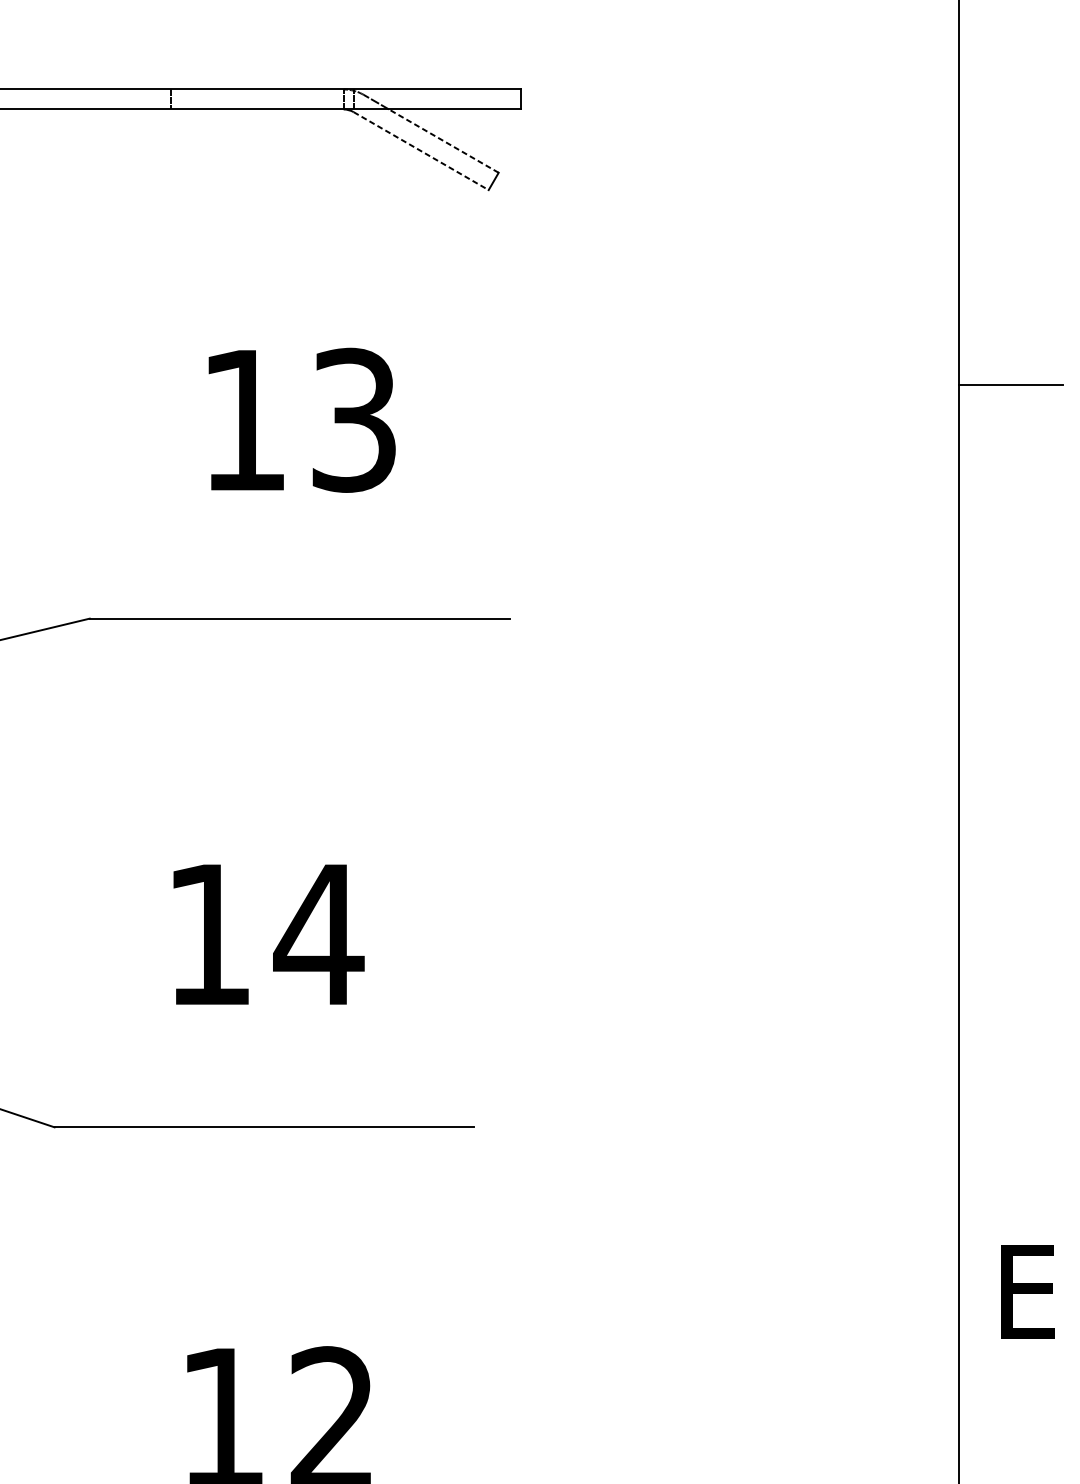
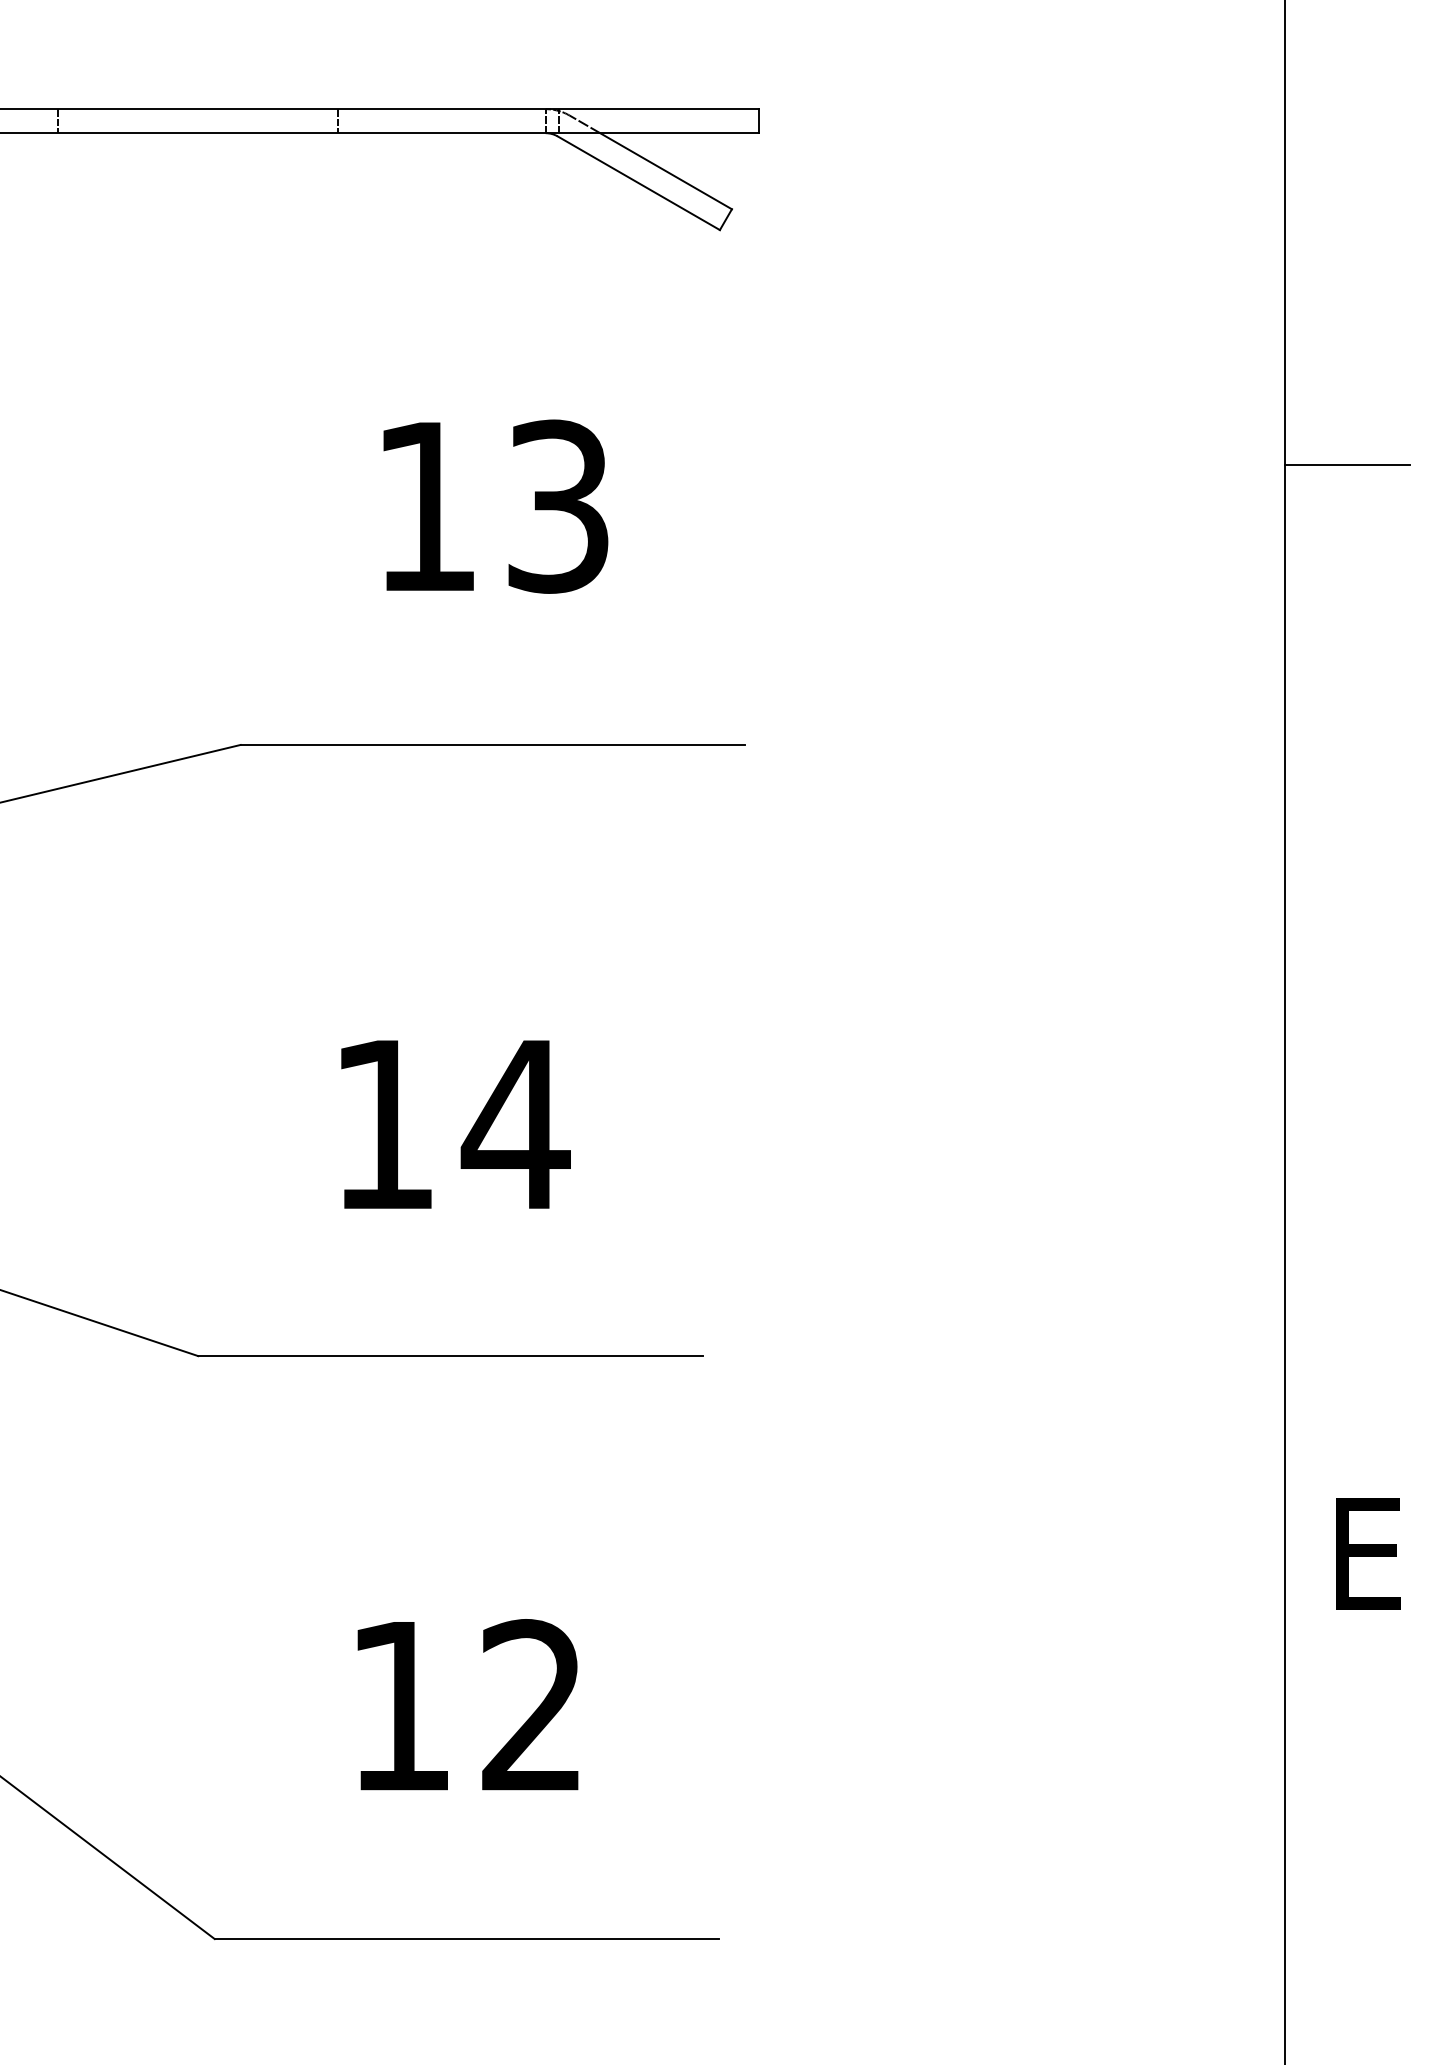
line: (443, 140) -> (665, 170), dashed -> solid
line: (420, 151) -> (638, 183), dashed -> solid

